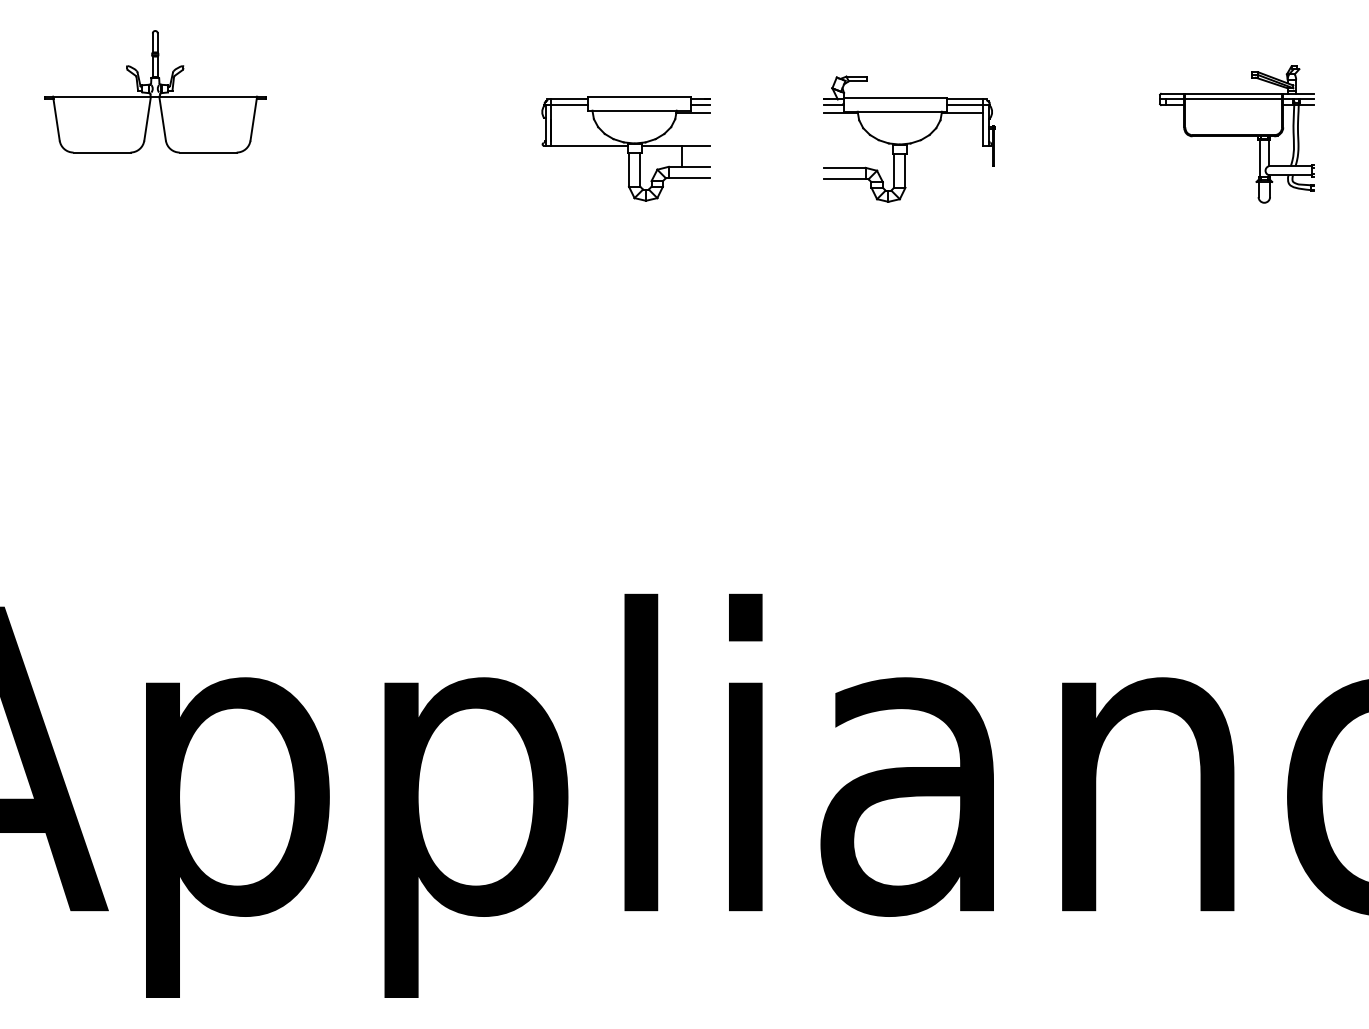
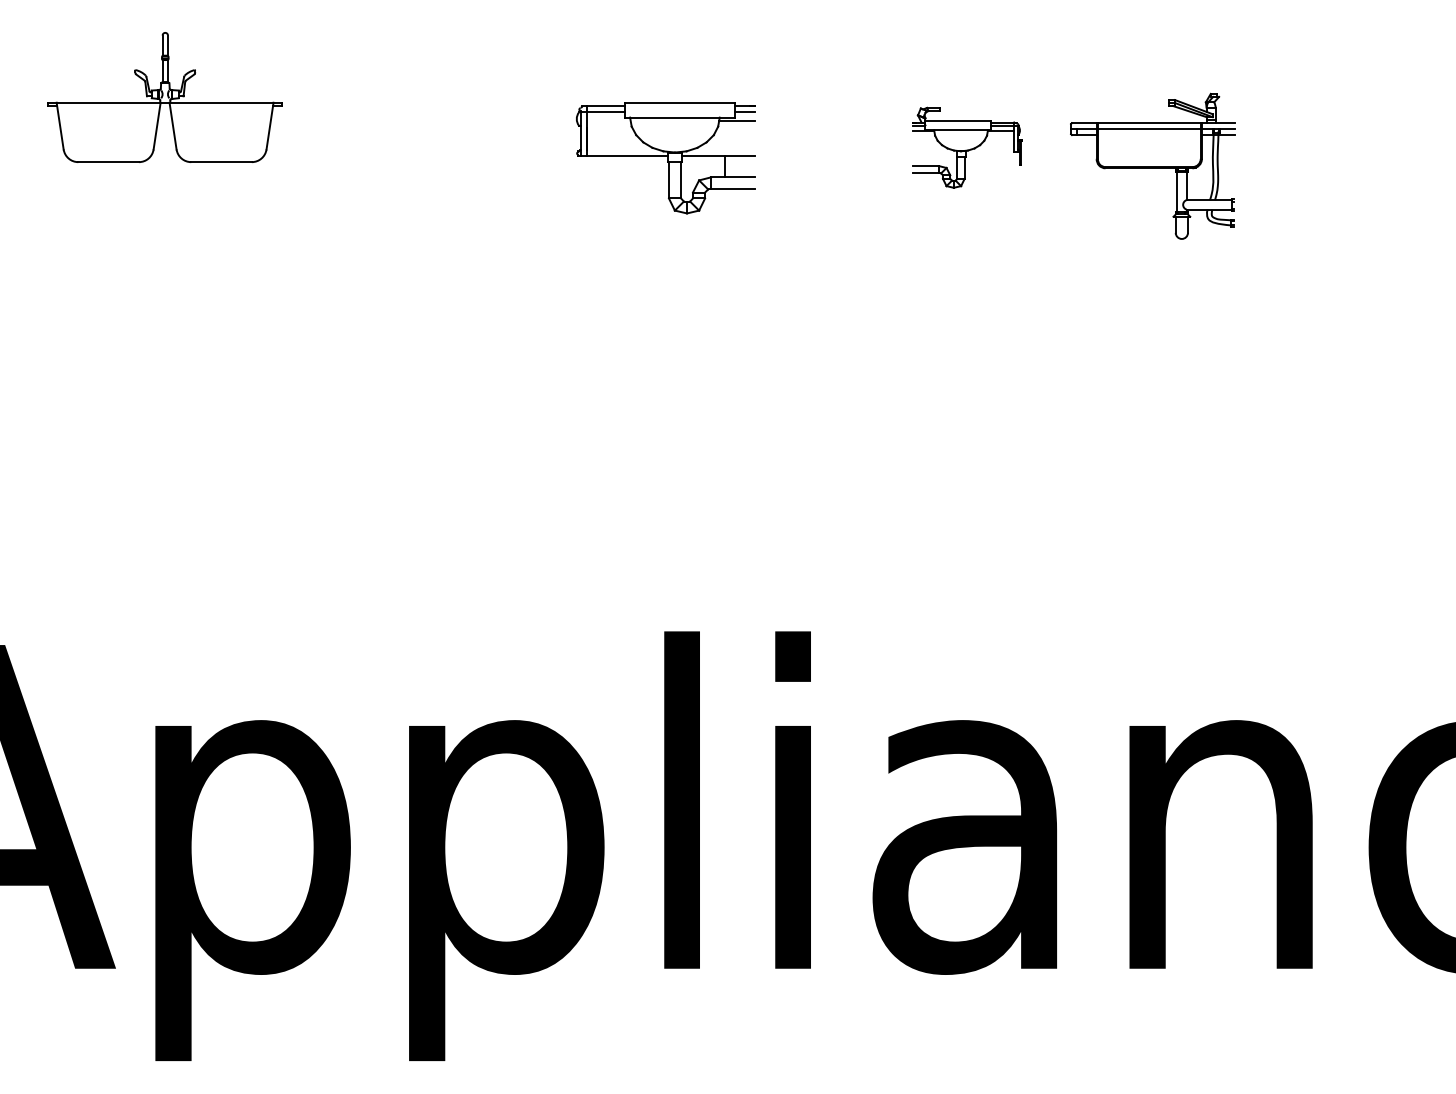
part: (1236, 134) -> (1152, 166), moved
part: (909, 138) -> (967, 147), size x0.6

